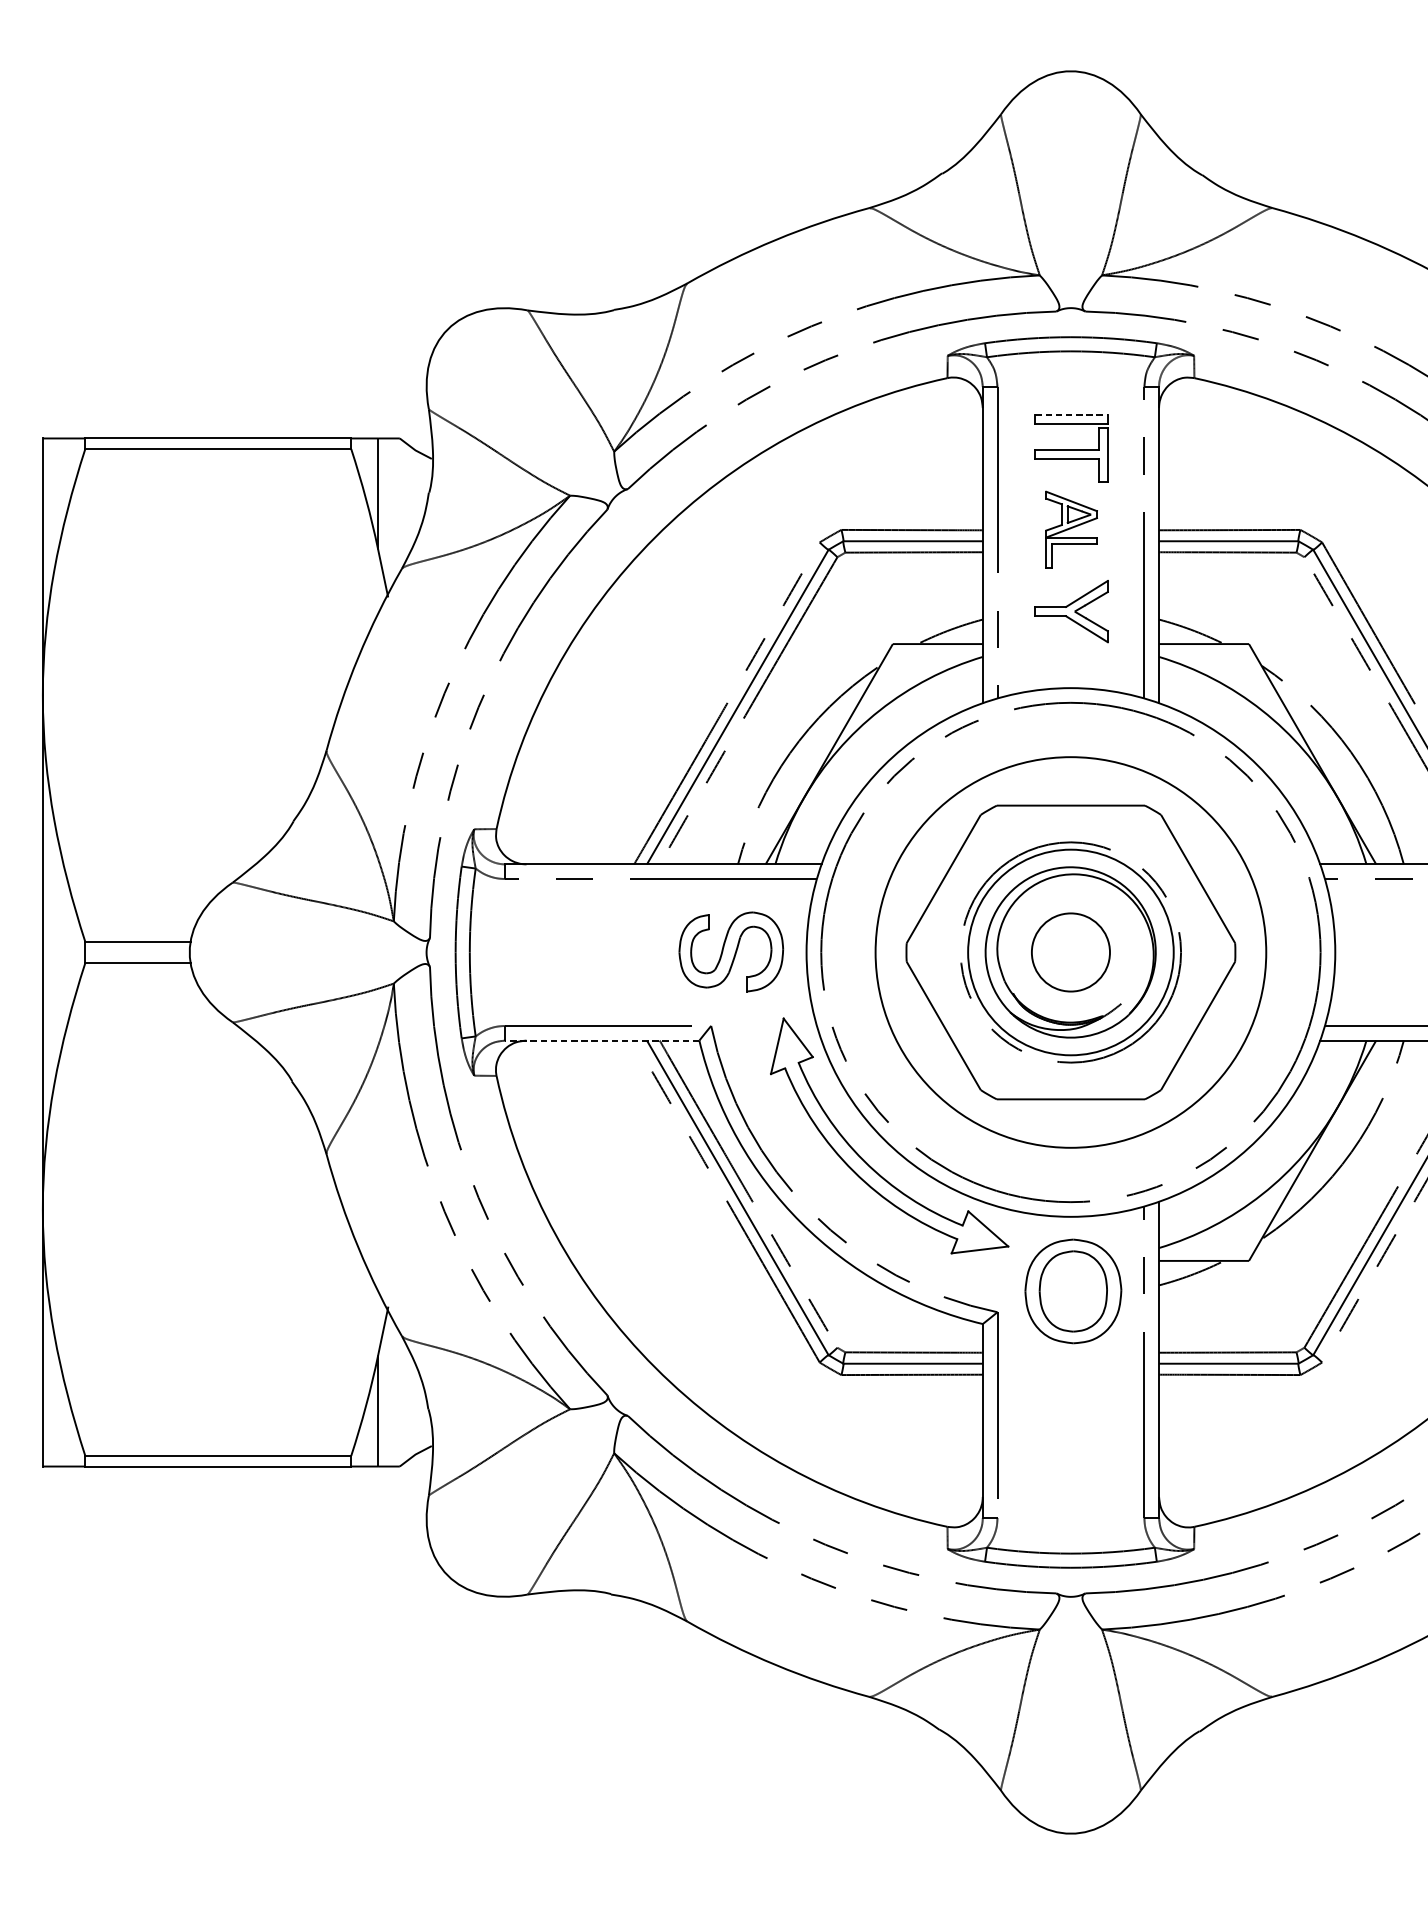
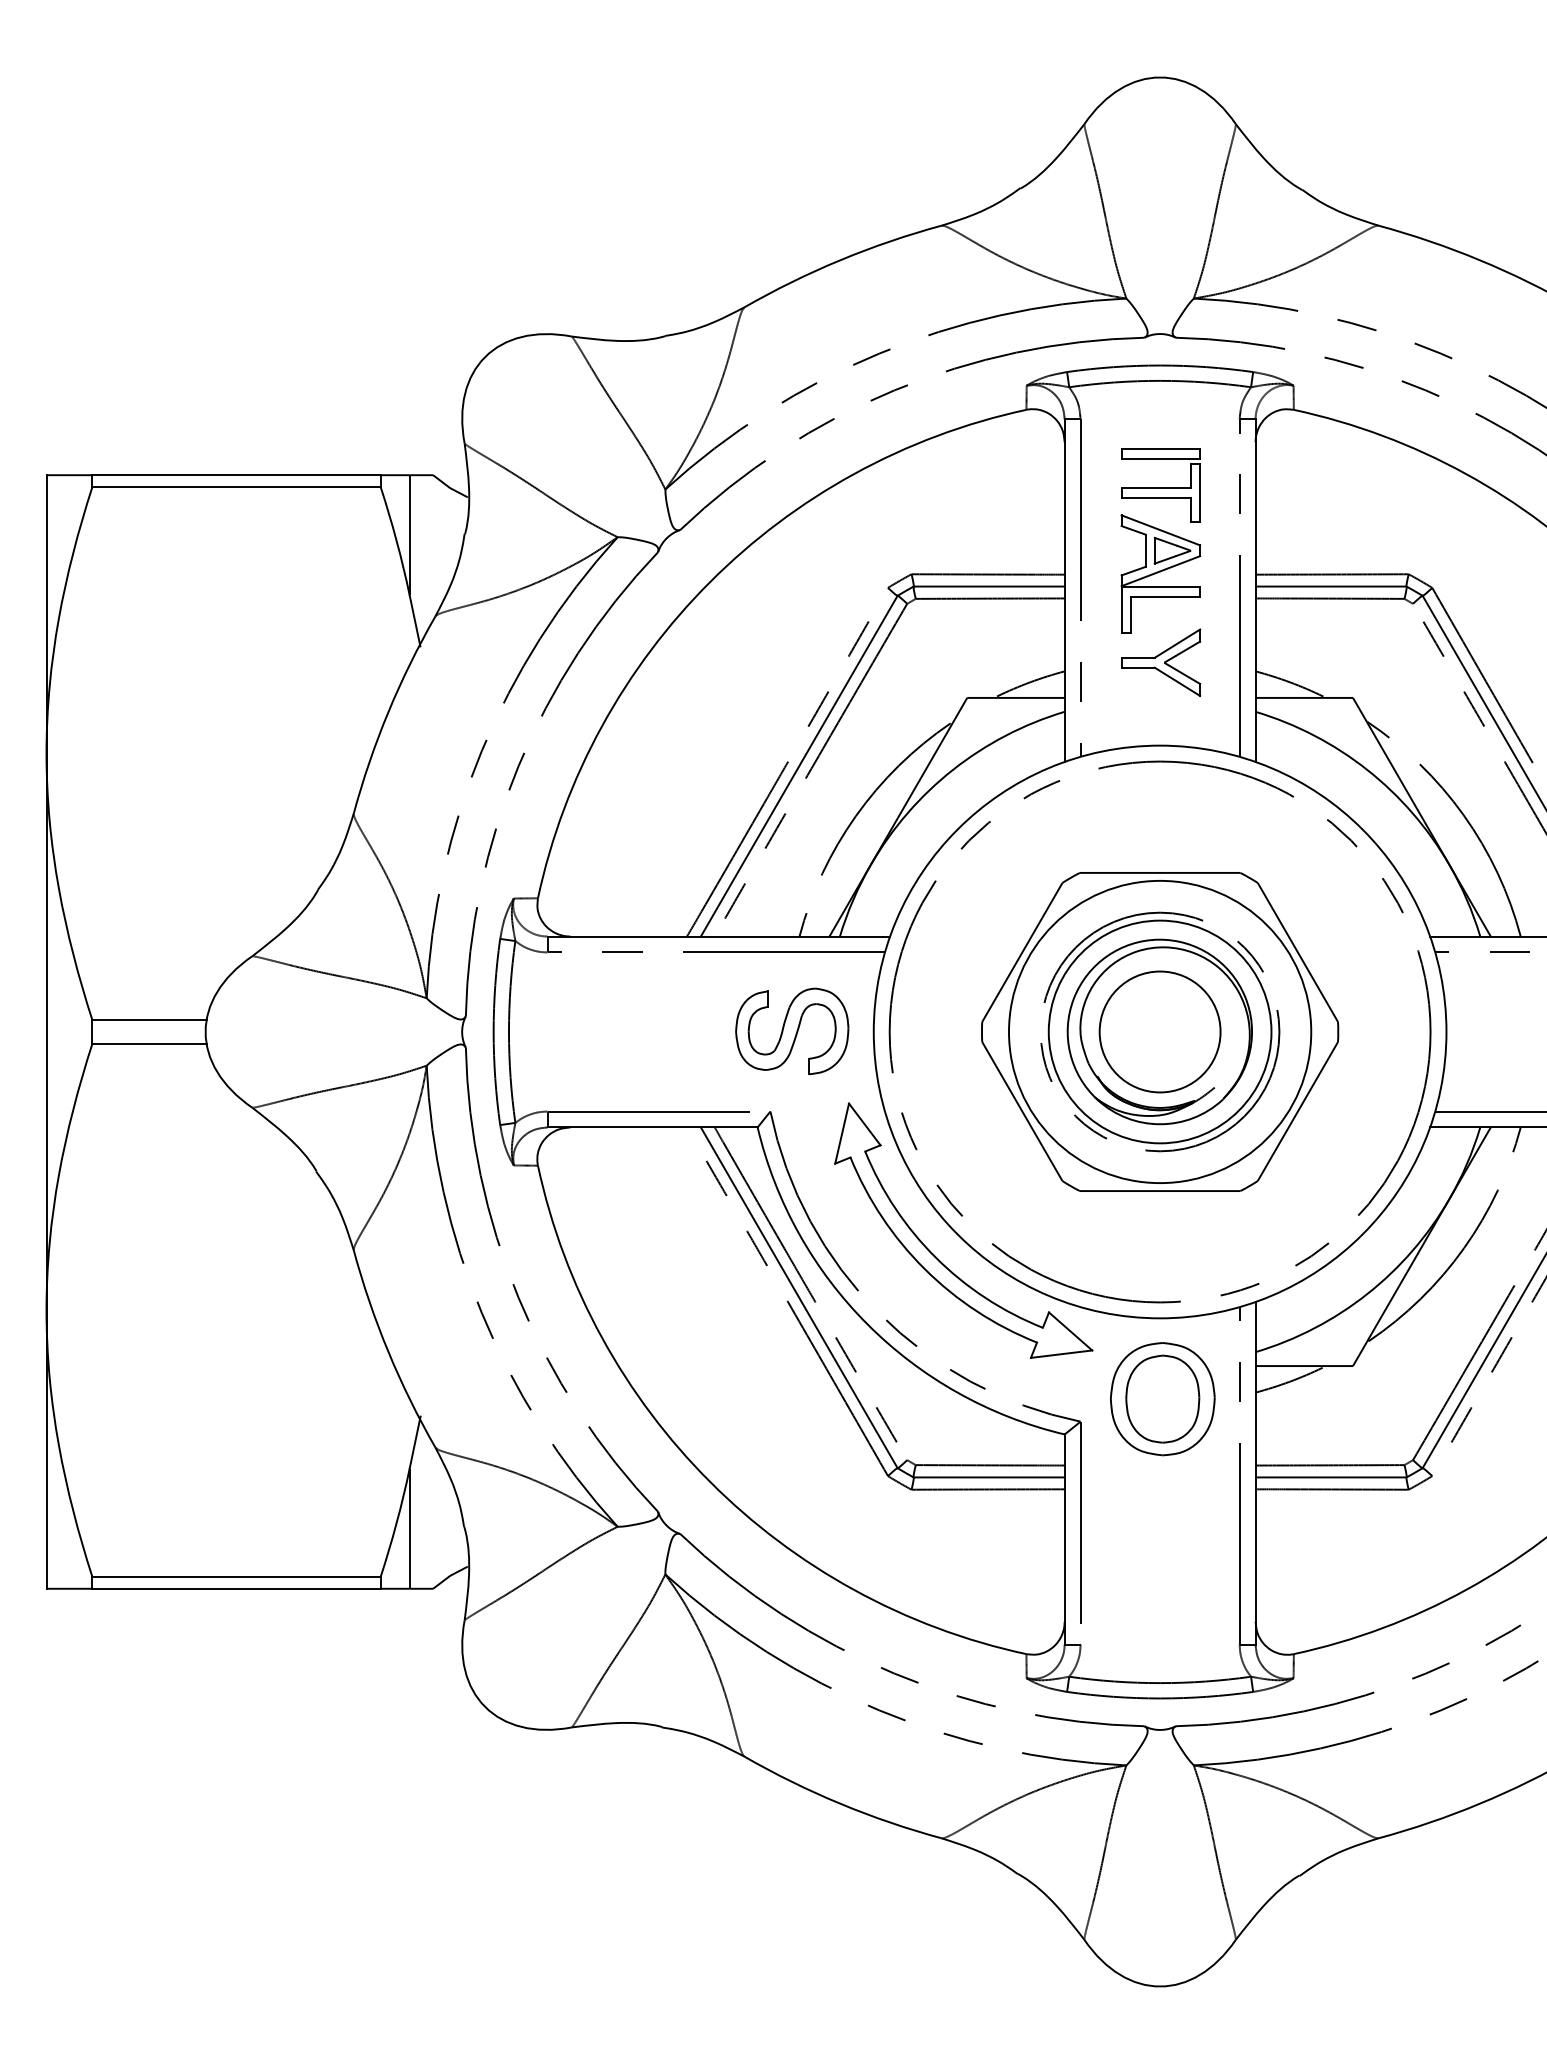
line: (1072, 414) -> (1161, 449), dashed -> solid
part: (1071, 529) -> (1160, 573), size x1.43
circle: (1070, 952) -> (1159, 1031), size x0.71
circle: (1070, 952) -> (1159, 1031), size x1.43
line: (602, 1040) -> (652, 1127), dashed -> solid

